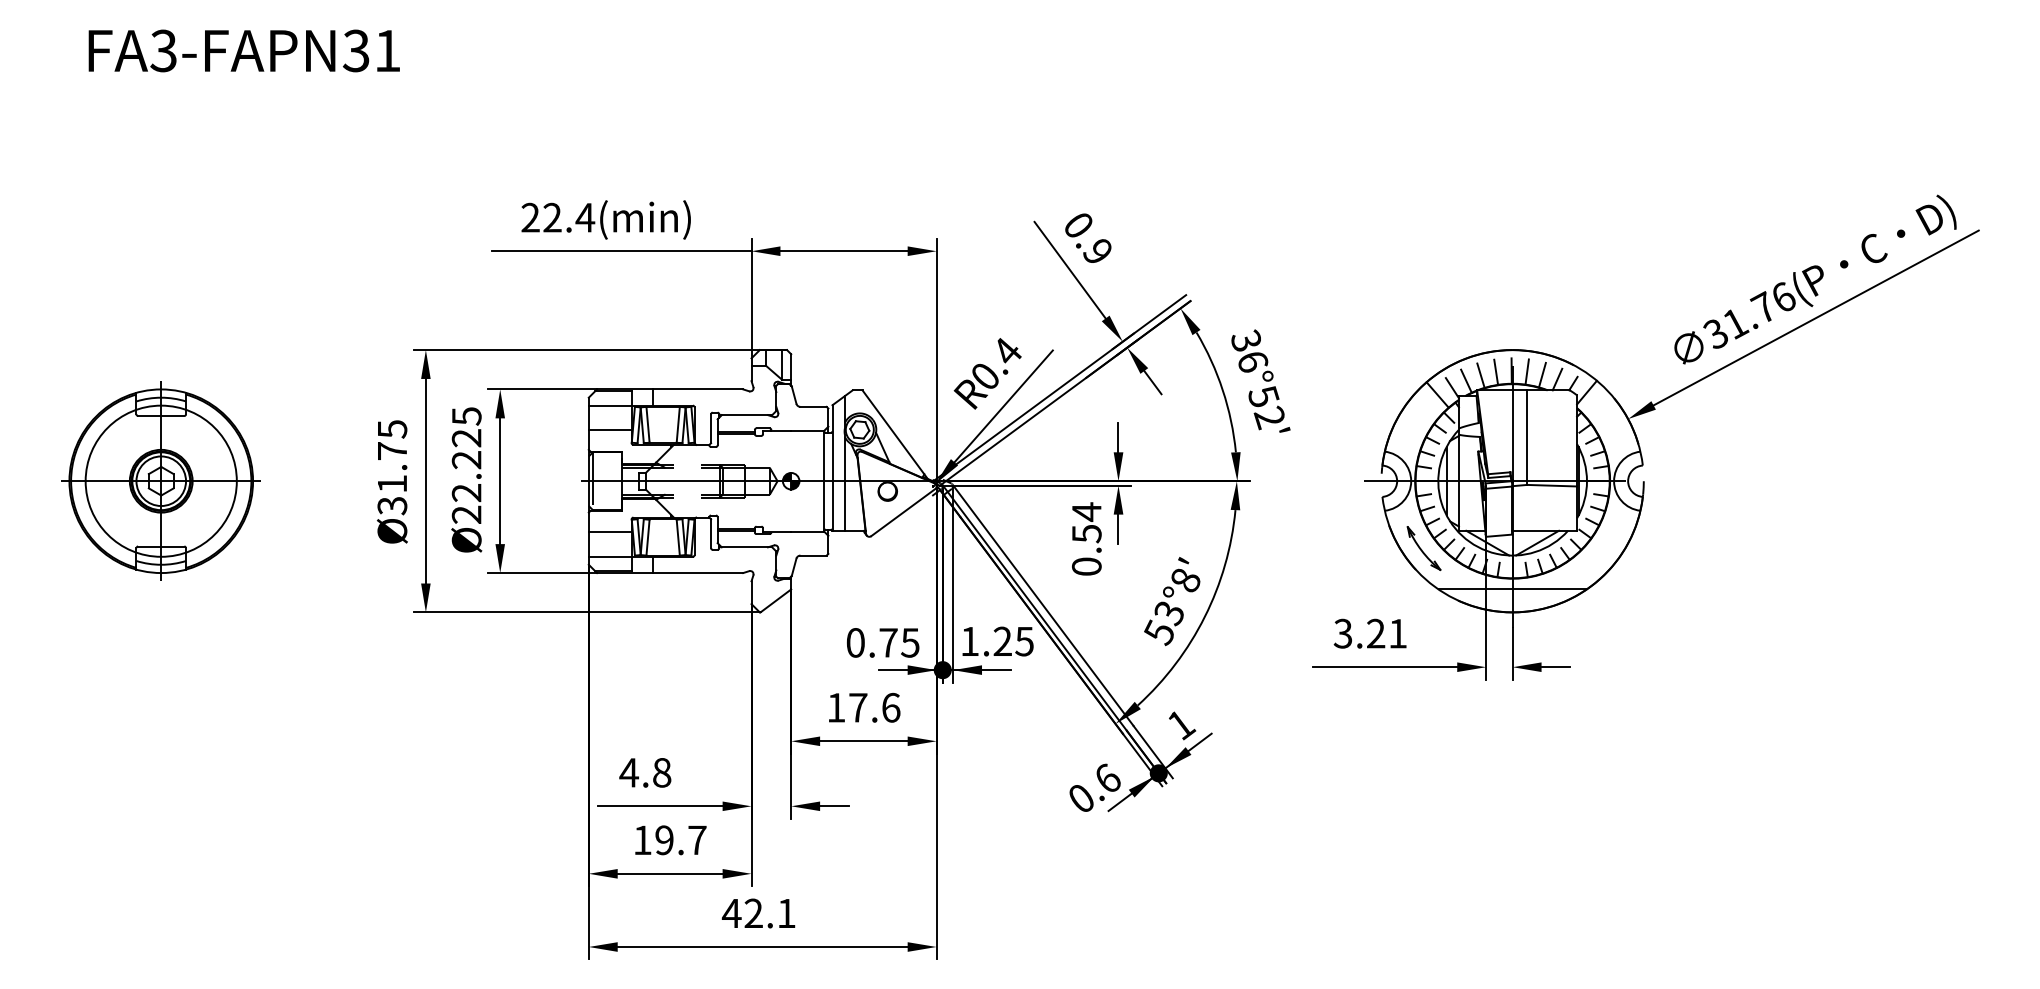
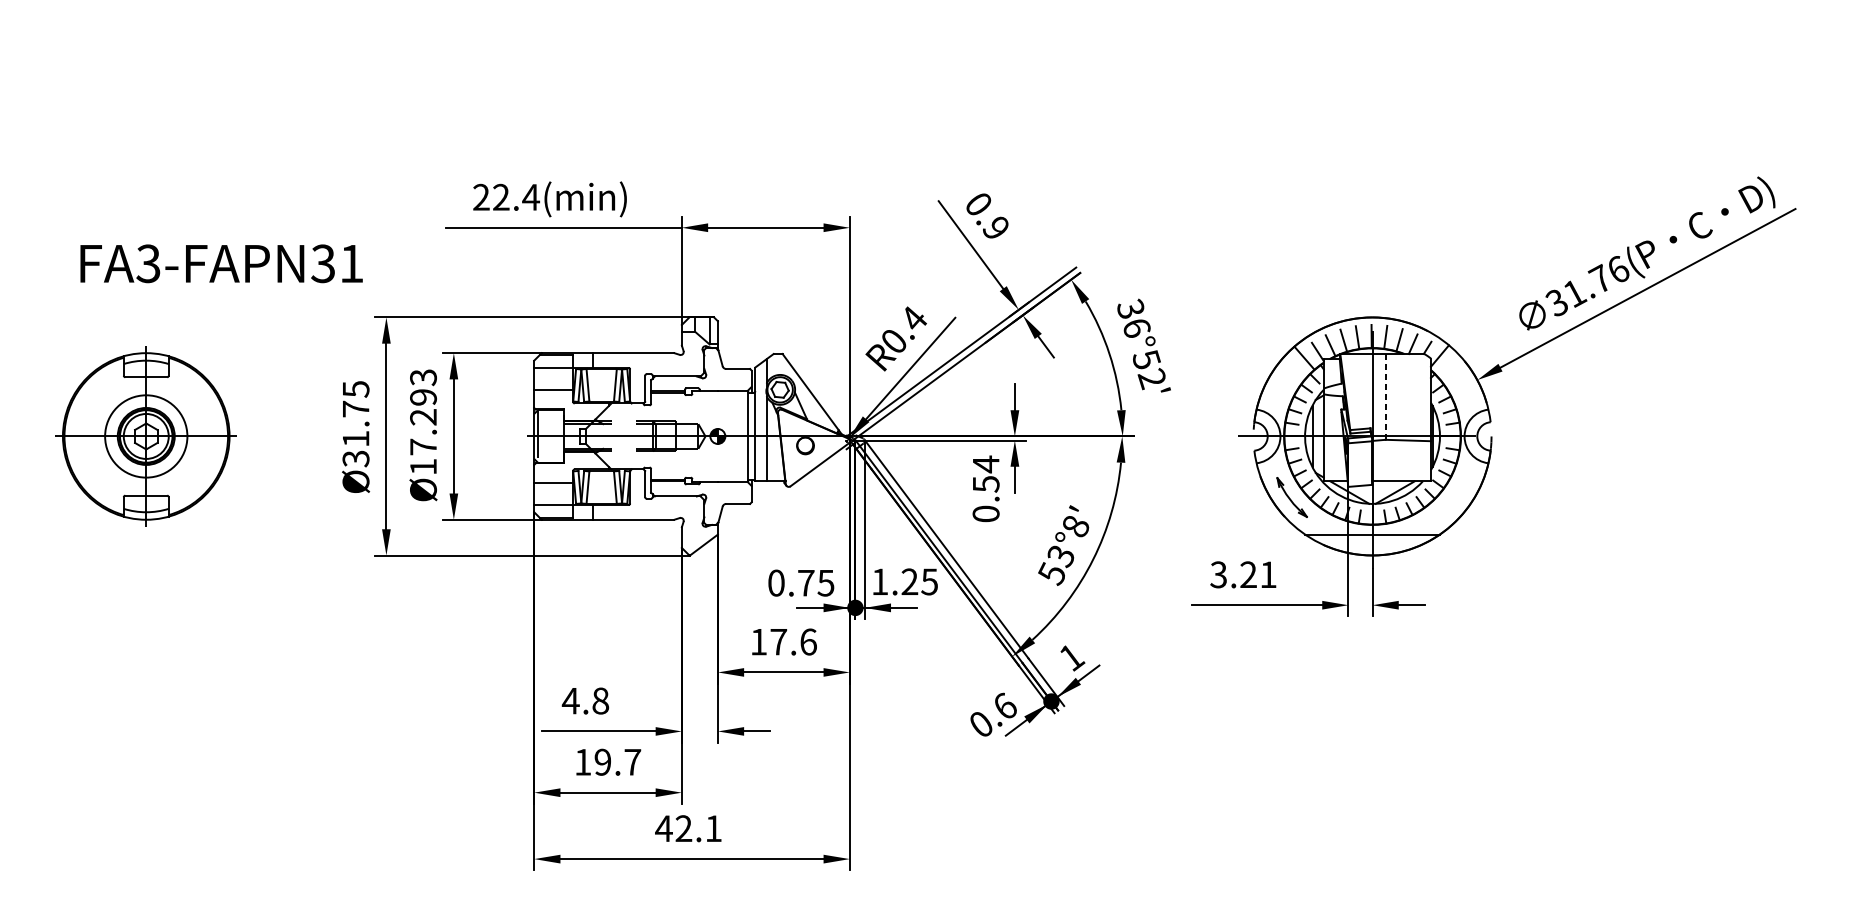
text: (243, 50) -> (220, 263), moved
line: (1527, 438) -> (1386, 397), solid -> dashed
text: (466, 465) -> (423, 422), Ø22.225 -> Ø17.293
circle: (160, 480) -> (145, 435), size x0.6

